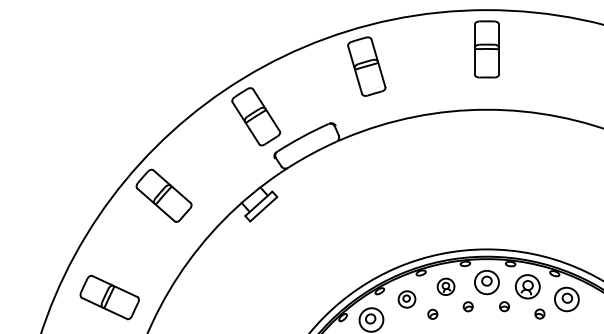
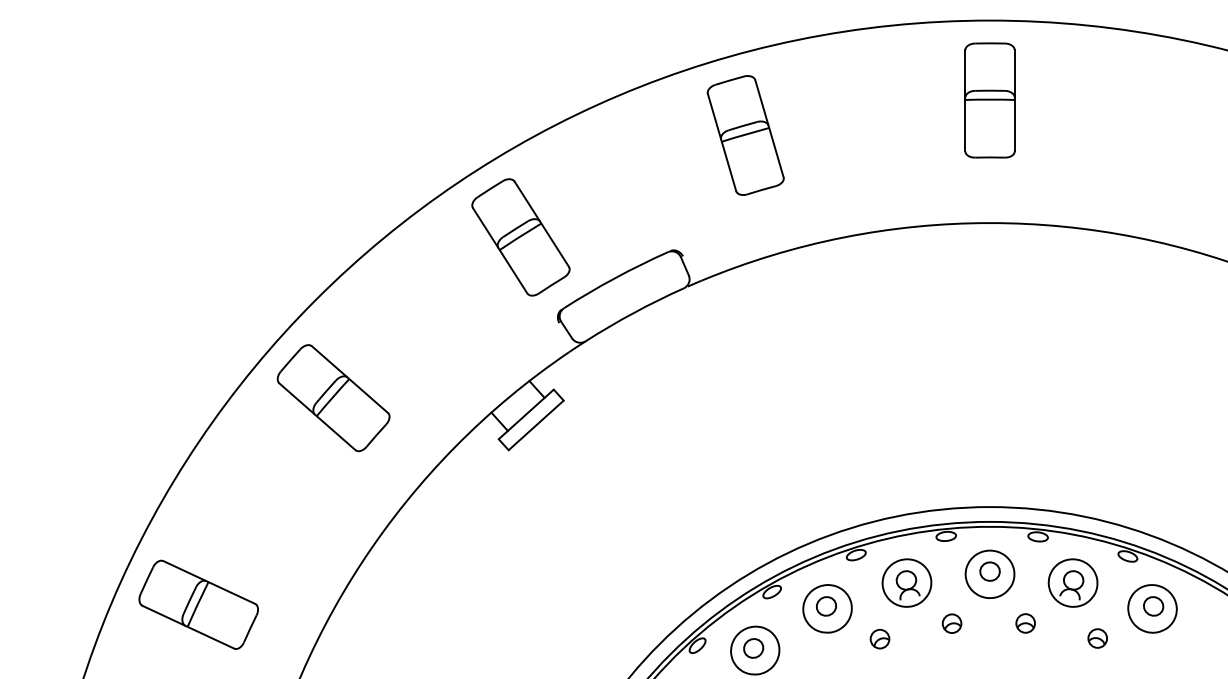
part: (445, 286) -> (905, 582), size x1.43
part: (109, 297) -> (198, 604), moved
part: (406, 299) -> (826, 608), size x1.43

